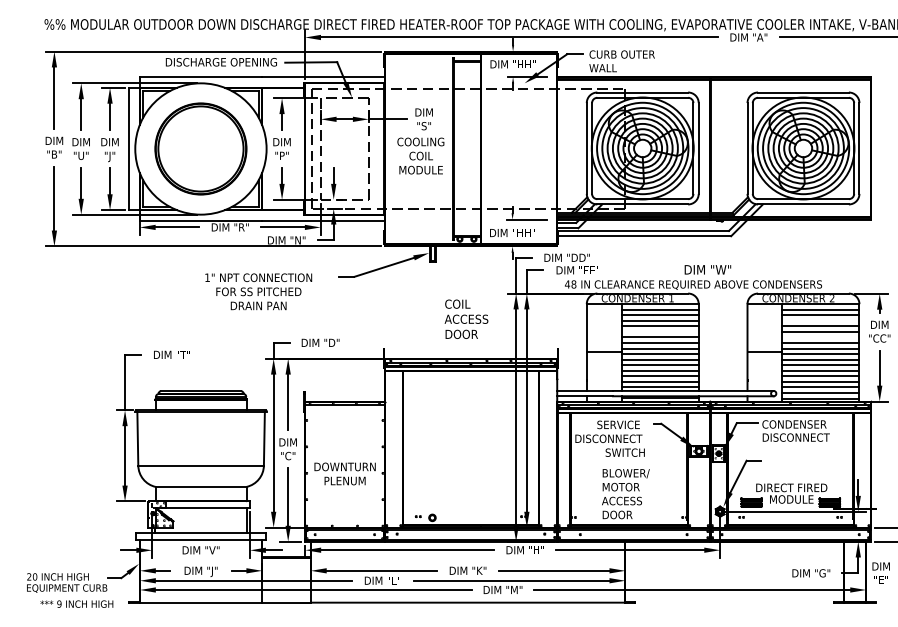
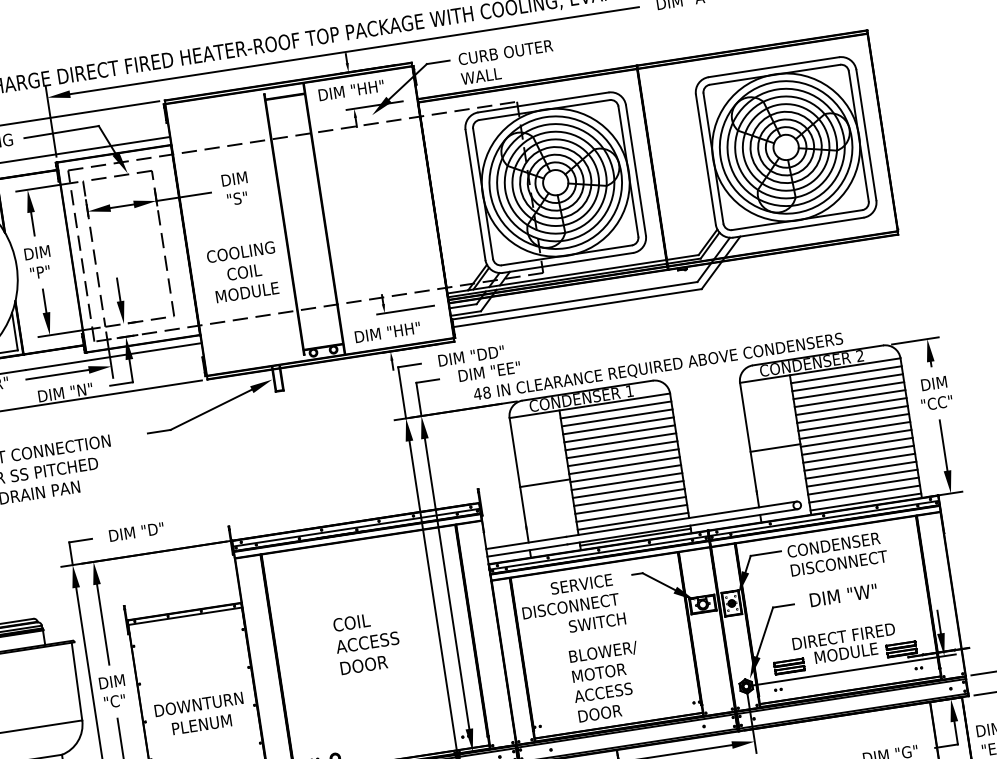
text: (420, 155) -> (243, 271), moved
text: (707, 269) -> (842, 595), moved
text: (466, 318) -> (367, 641), moved
line: (820, 320) -> (848, 390), added
line: (659, 331) -> (619, 441), added
line: (820, 337) -> (852, 414), added

